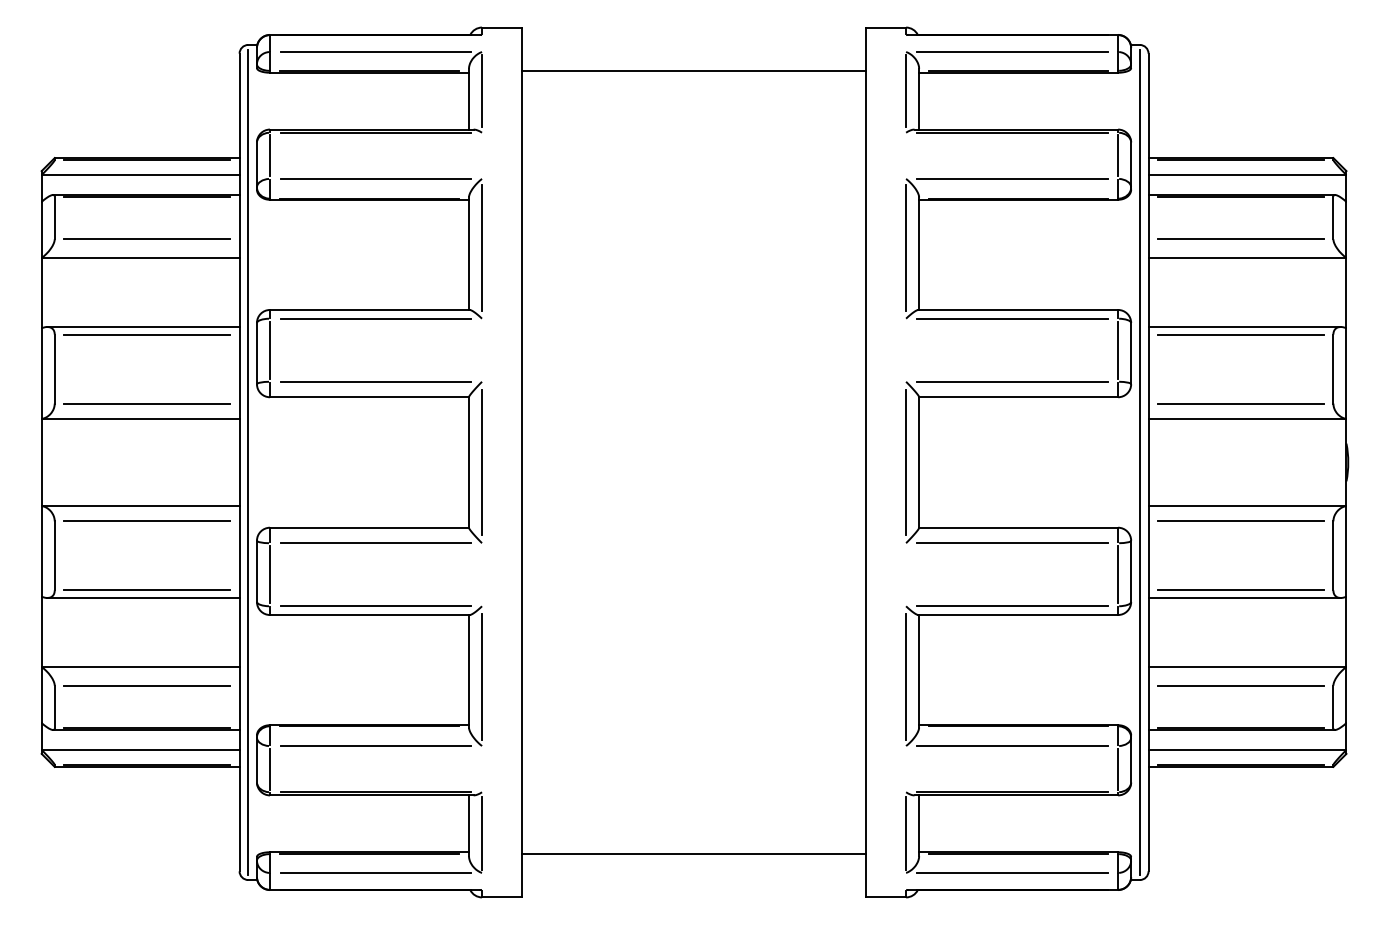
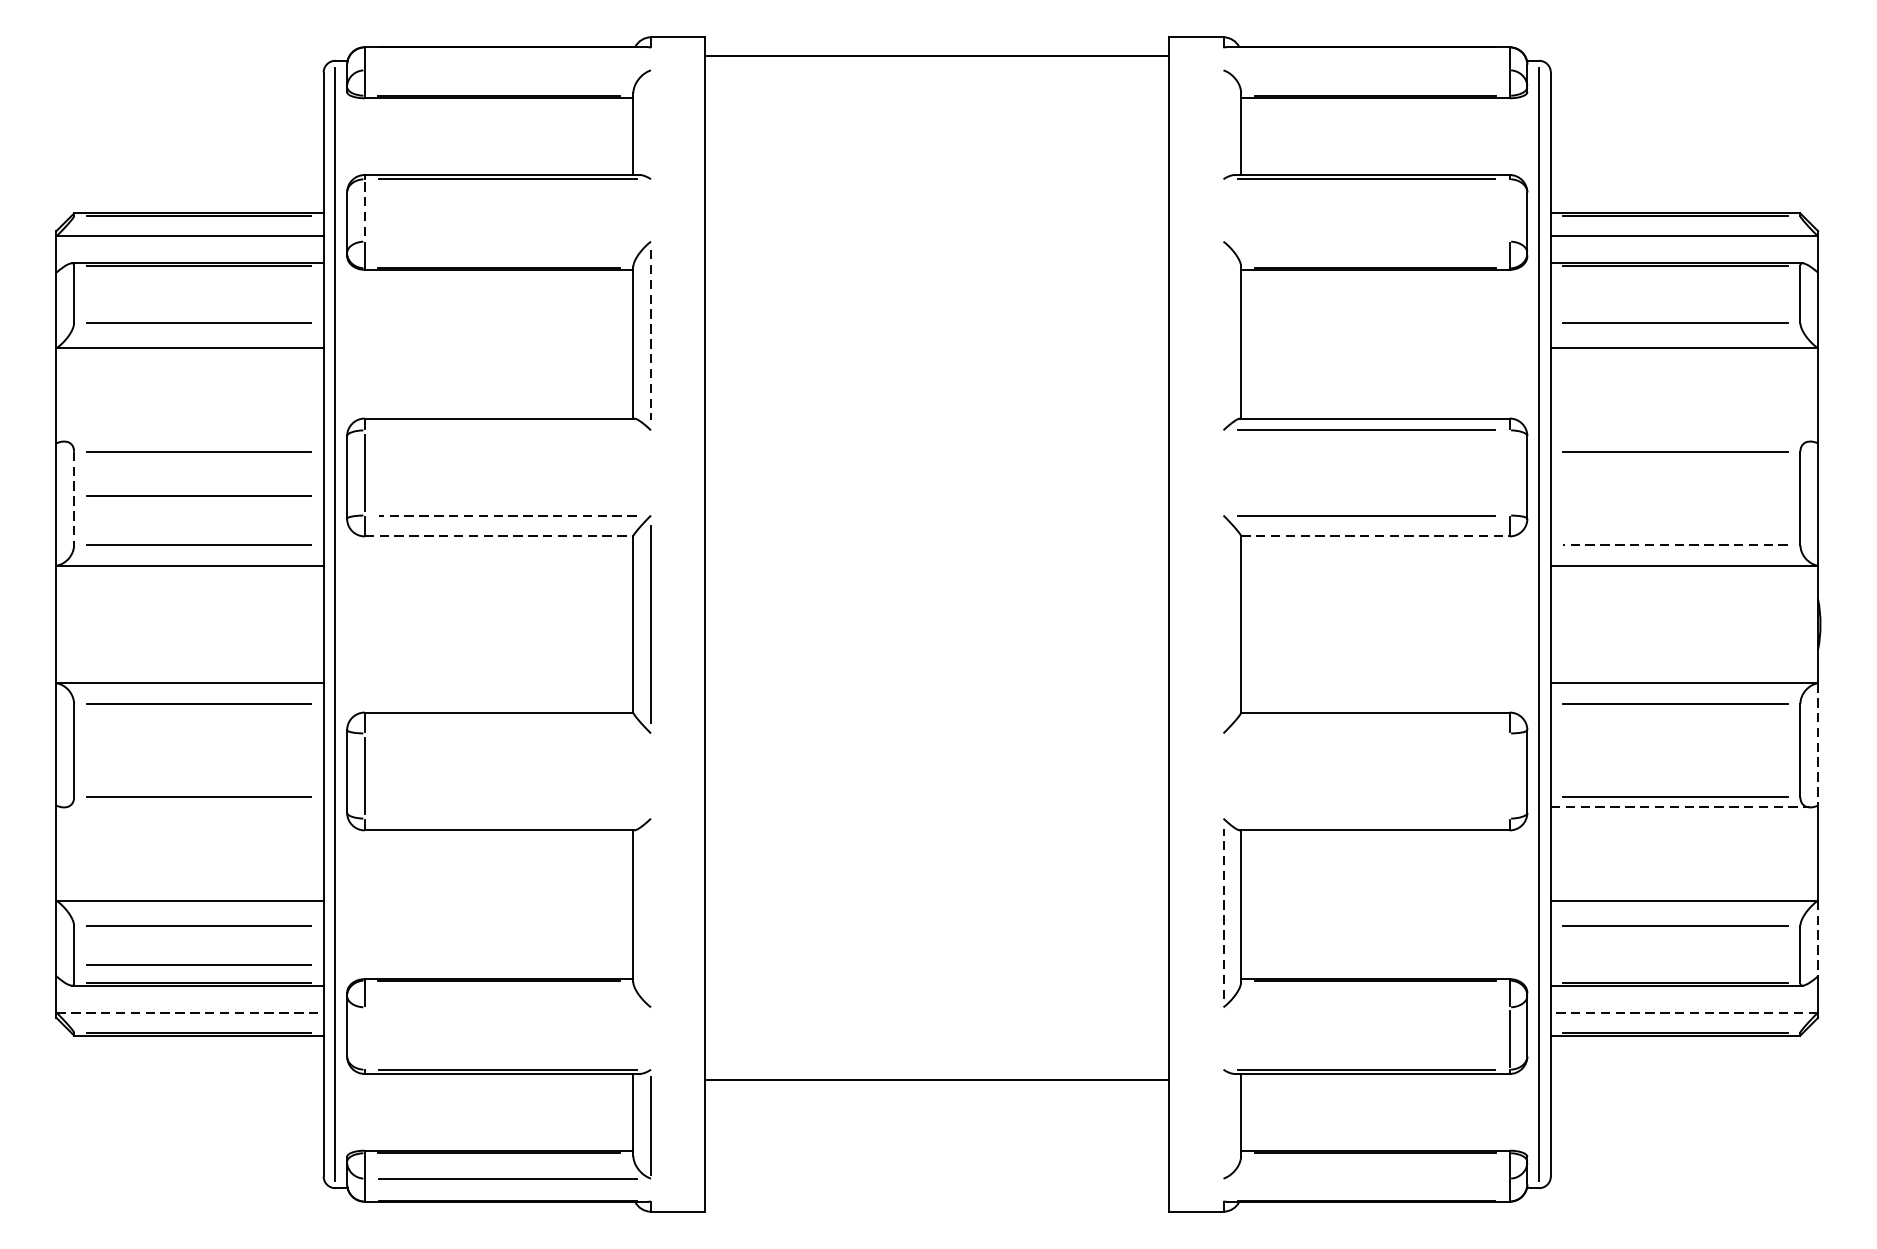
line: (375, 52) -> (507, 70), removed
line: (1011, 52) -> (1365, 70), removed
line: (693, 71) -> (936, 56), moved
line: (482, 90) -> (651, 122), removed
line: (906, 90) -> (1224, 122), removed
line: (270, 155) -> (365, 210), solid -> dashed
line: (1118, 155) -> (1510, 210), removed
line: (375, 178) -> (507, 241), removed
line: (1011, 178) -> (1365, 241), removed
line: (482, 248) -> (651, 335), solid -> dashed
line: (906, 248) -> (1224, 335), removed
line: (375, 318) -> (507, 430), removed
line: (143, 326) -> (193, 440), removed
line: (1244, 326) -> (1680, 440), removed
line: (1118, 349) -> (1510, 471), removed
line: (146, 366) -> (197, 494), added
line: (54, 369) -> (73, 498), solid -> dashed
line: (375, 381) -> (507, 515), solid -> dashed
line: (370, 397) -> (500, 536), solid -> dashed
line: (1019, 397) -> (1376, 536), solid -> dashed
line: (1240, 403) -> (1674, 544), solid -> dashed
line: (906, 462) -> (1224, 624), removed
line: (375, 543) -> (507, 733), removed
line: (1011, 543) -> (1365, 733), removed
line: (1346, 551) -> (1818, 744), solid -> dashed
line: (1118, 574) -> (1510, 775), removed
line: (143, 598) -> (193, 808), removed
line: (1245, 598) -> (1681, 808), solid -> dashed
line: (375, 606) -> (507, 818), removed
line: (1011, 606) -> (1365, 818), removed
line: (482, 676) -> (651, 913), removed
line: (906, 676) -> (1224, 913), solid -> dashed
line: (1346, 695) -> (1818, 939), solid -> dashed
line: (146, 714) -> (197, 964), added
line: (375, 746) -> (507, 1007), removed
line: (1011, 746) -> (1365, 1007), removed
line: (140, 749) -> (189, 1011), solid -> dashed
line: (1247, 749) -> (1684, 1011), solid -> dashed
line: (270, 769) -> (365, 1038), removed
line: (906, 833) -> (1224, 1125), removed
line: (693, 853) -> (936, 1079), moved
line: (1011, 872) -> (1365, 1178), removed

